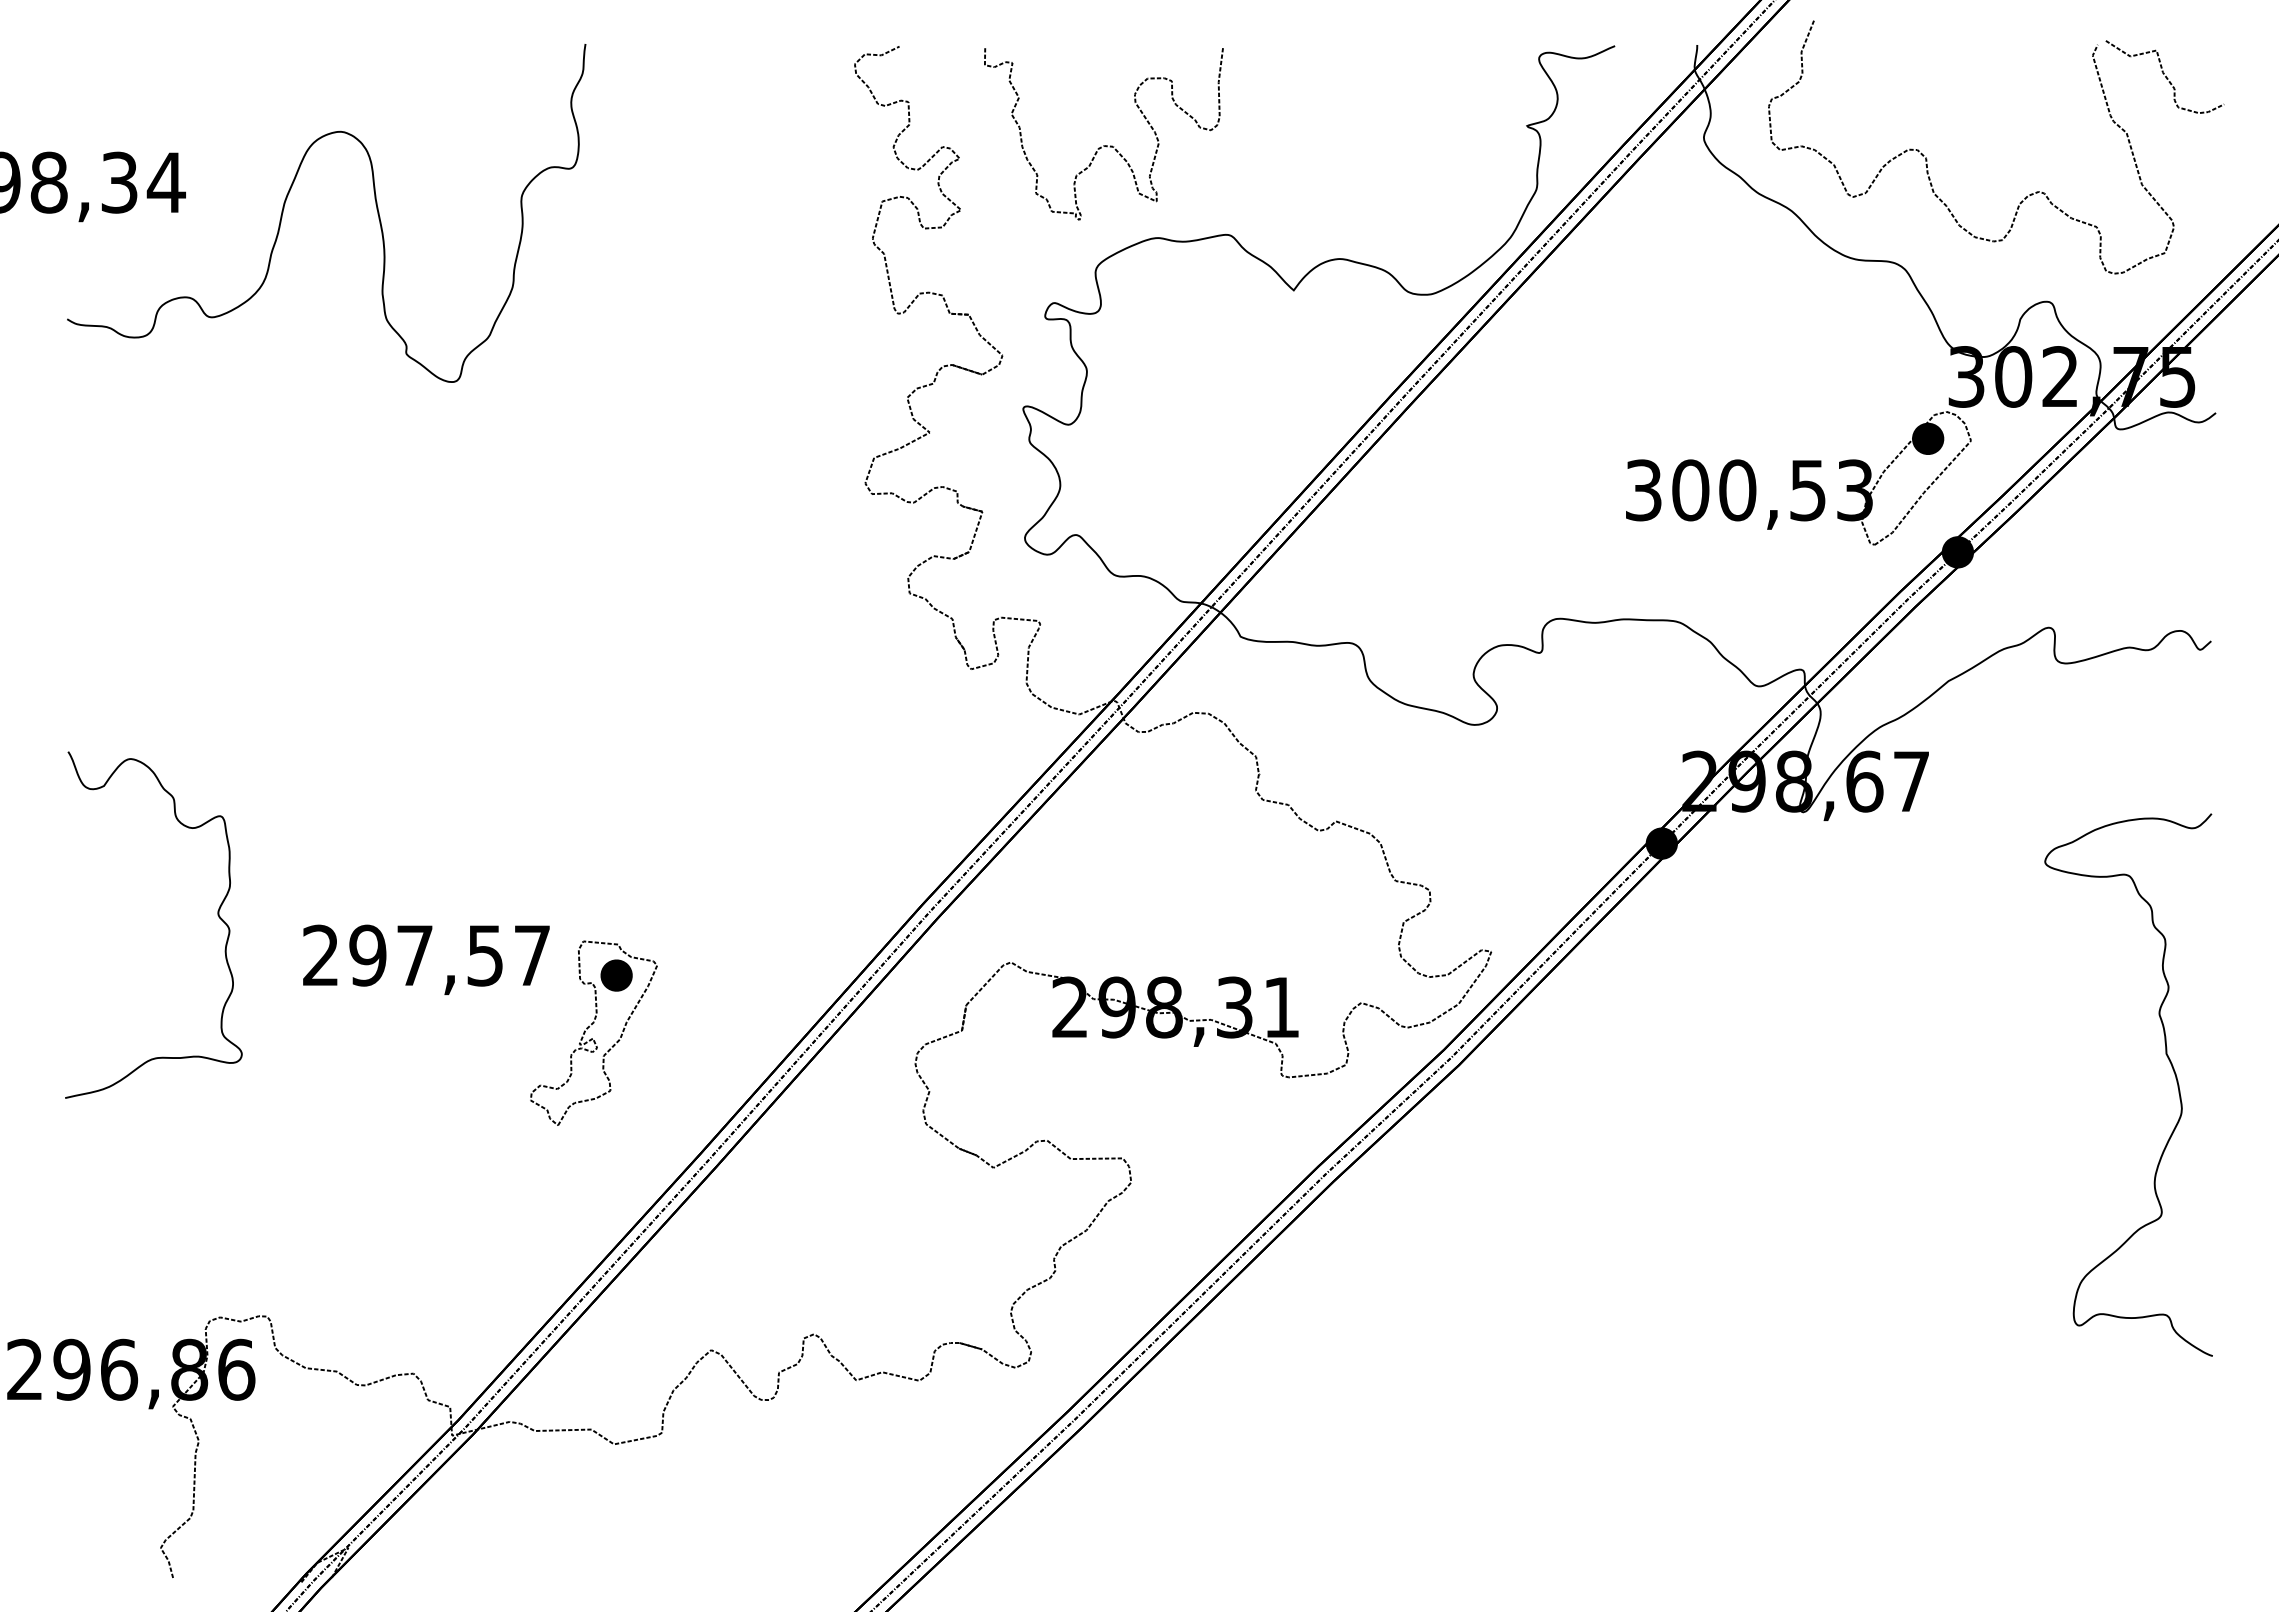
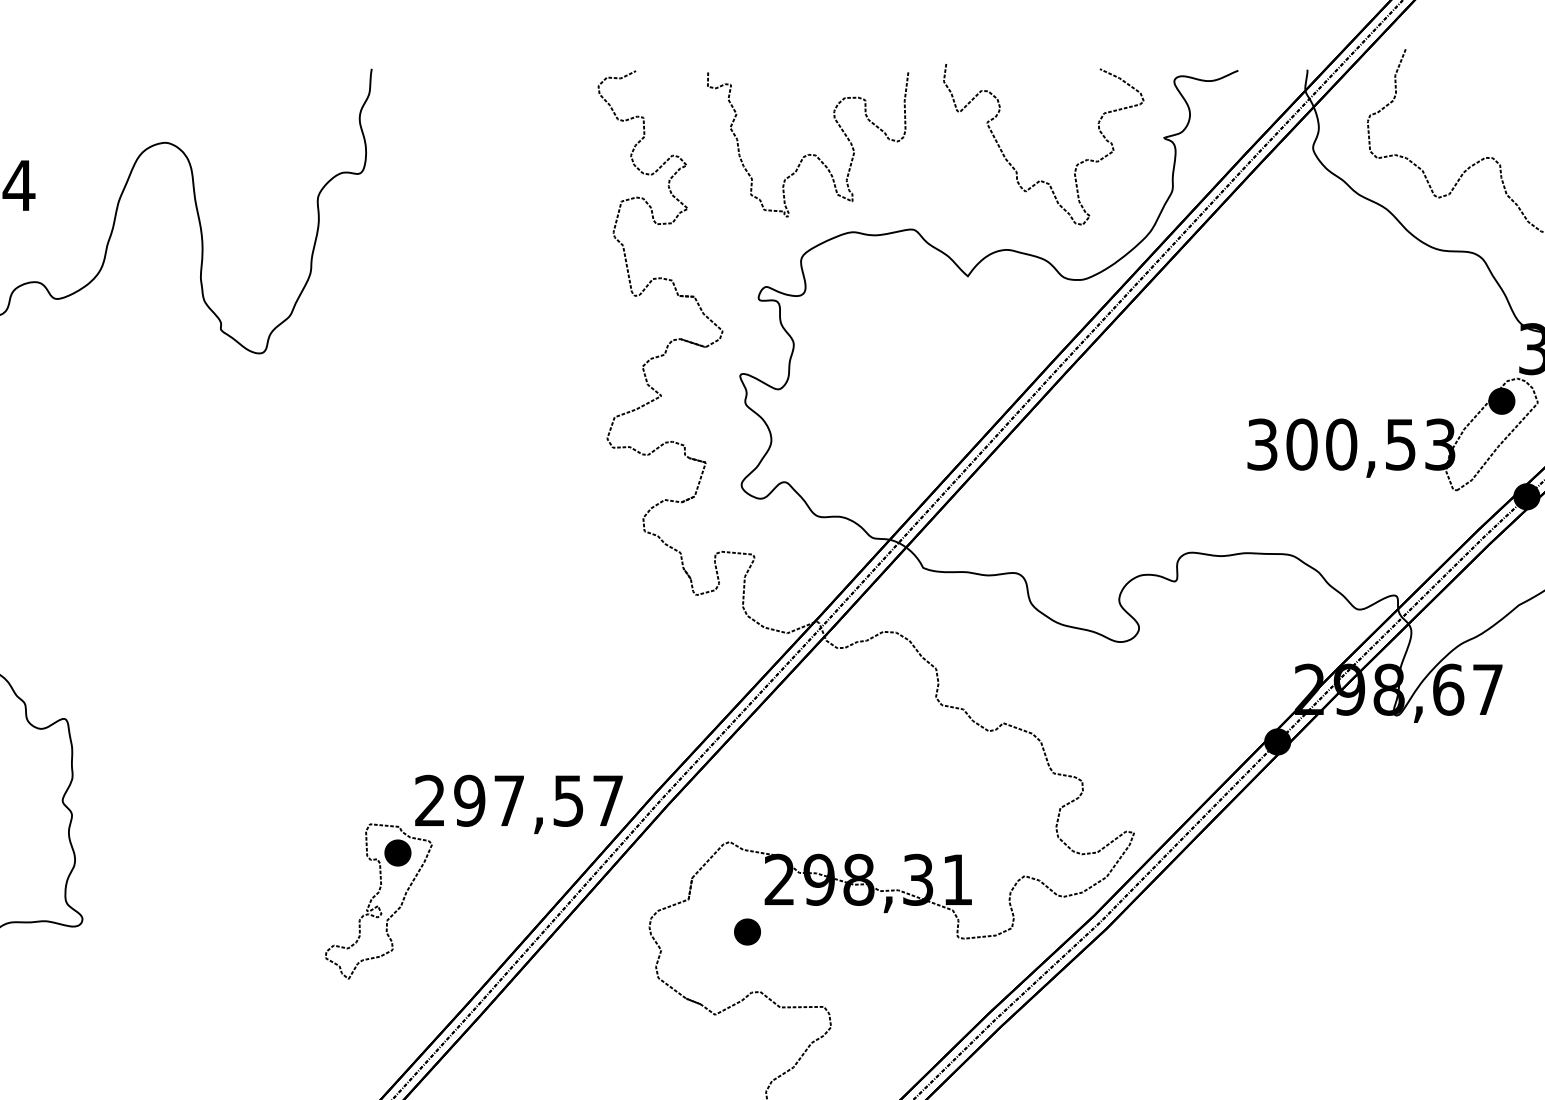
curve: (1381, 176) -> (1041, 180), added
text: (426, 959) -> (519, 804), moved
part: (1031, 1069) -> (747, 932), added

